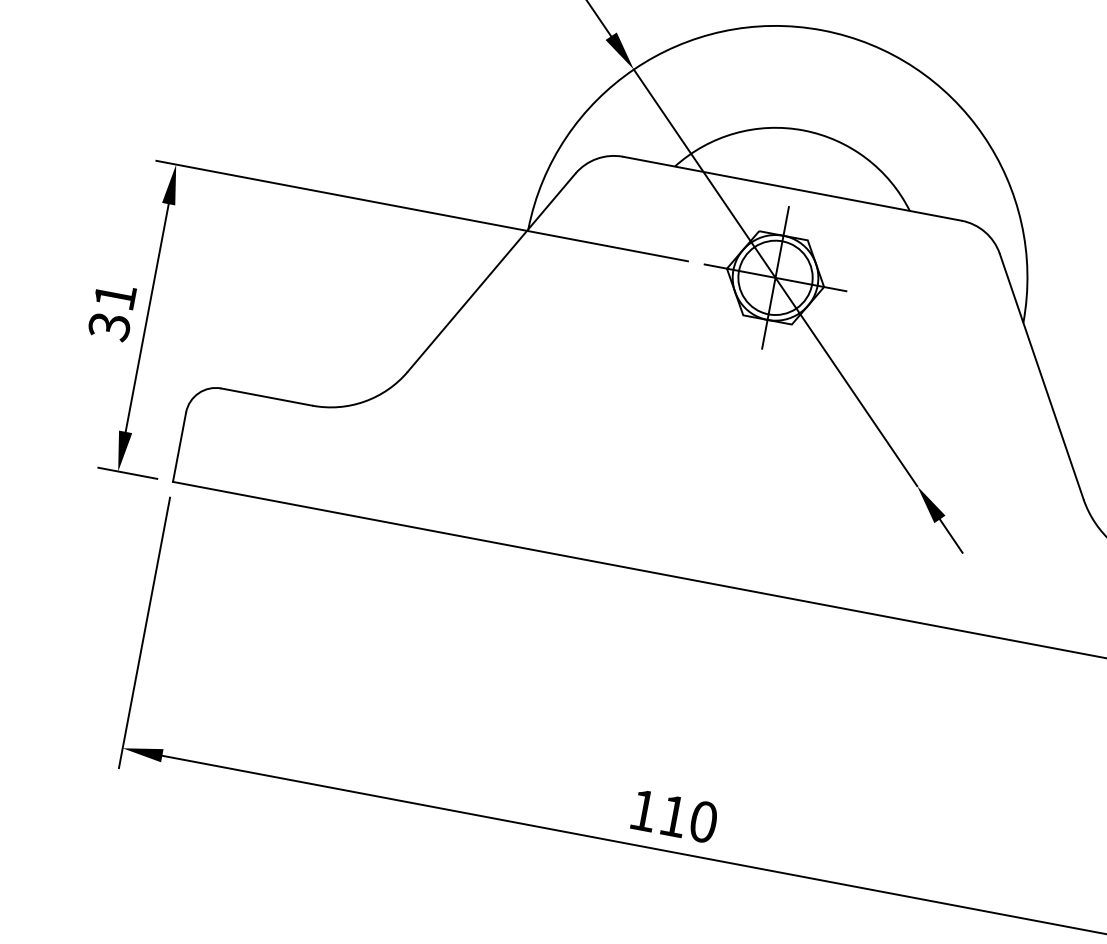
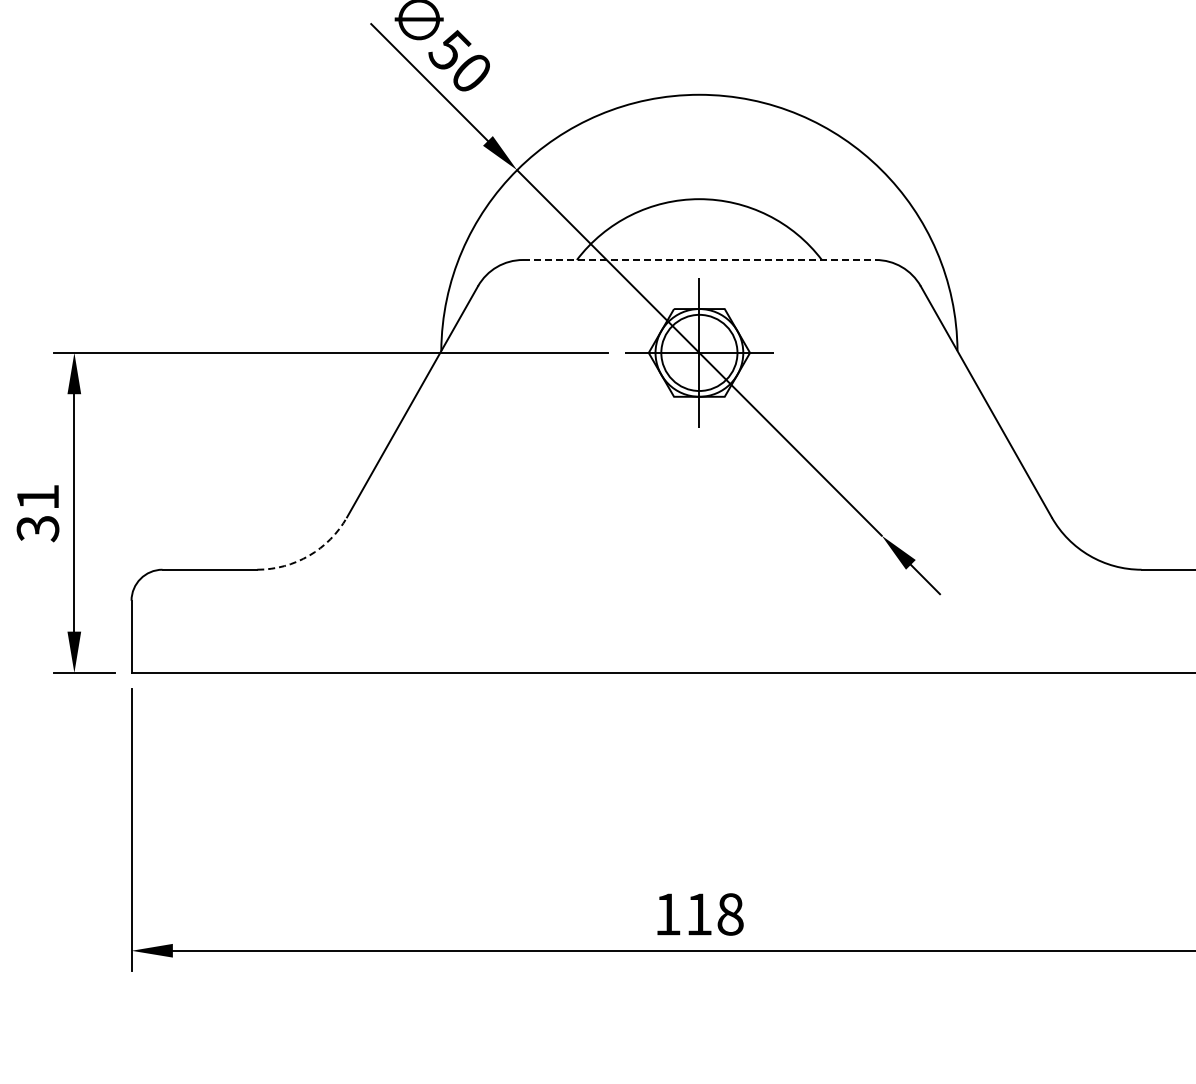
line: (792, 189) -> (699, 260), solid -> dashed
arc: (364, 401) -> (309, 555), solid -> dashed
text: (703, 822) -> (730, 914), 110 -> 118

